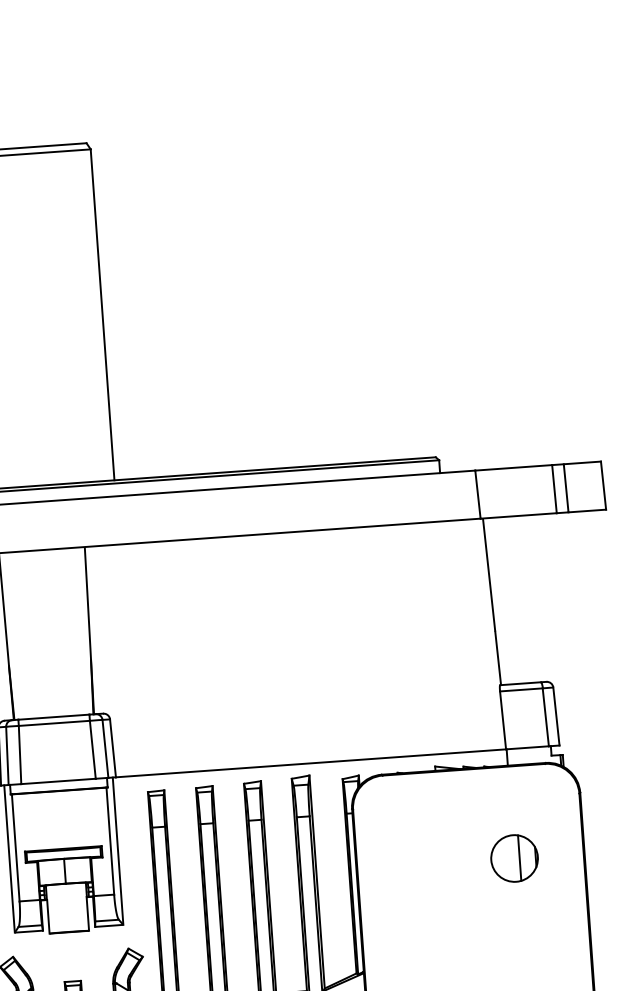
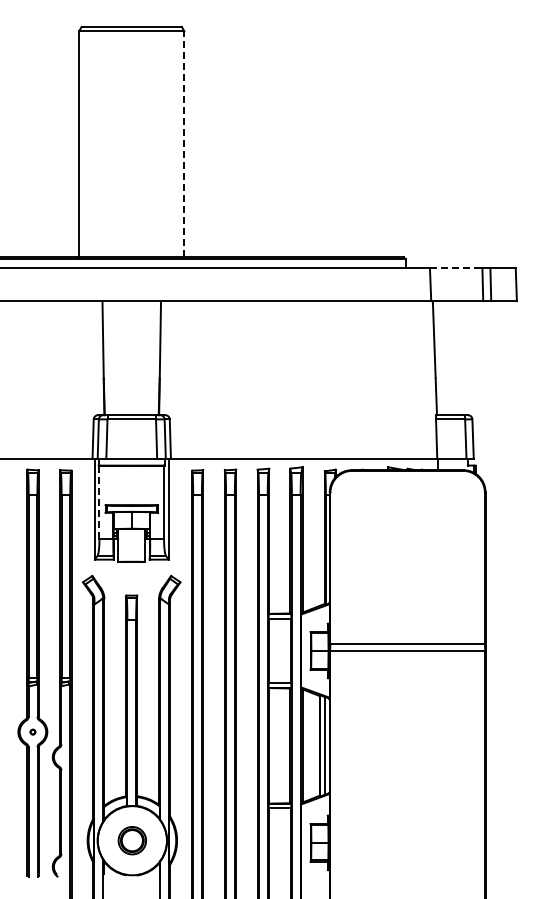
line: (102, 315) -> (184, 144), solid -> dashed
line: (514, 468) -> (456, 268), solid -> dashed
line: (15, 848) -> (99, 502), solid -> dashed
part: (514, 858) -> (437, 533), removed

